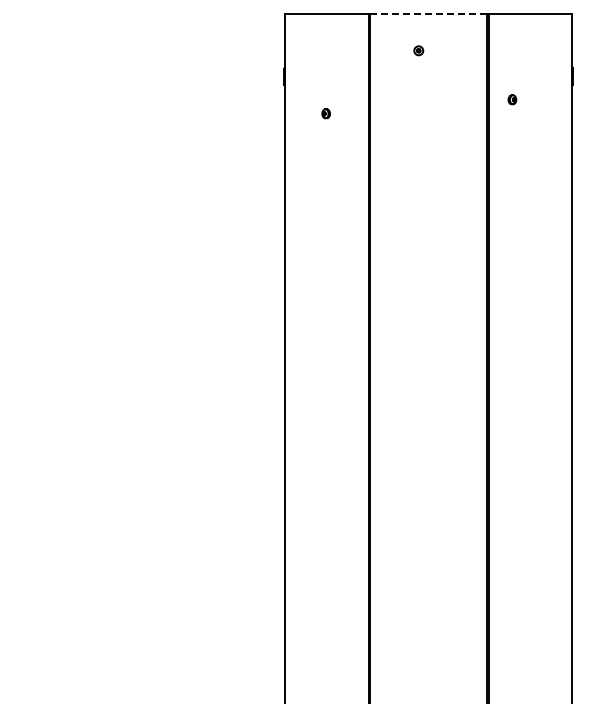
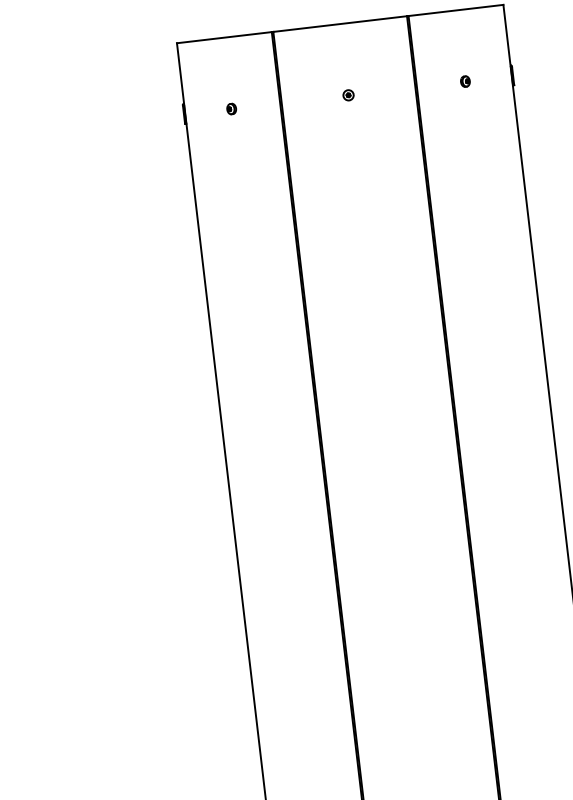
line: (428, 14) -> (339, 24), dashed -> solid
part: (418, 50) -> (348, 94), moved
part: (512, 99) -> (465, 81), moved
part: (325, 113) -> (230, 108), moved

